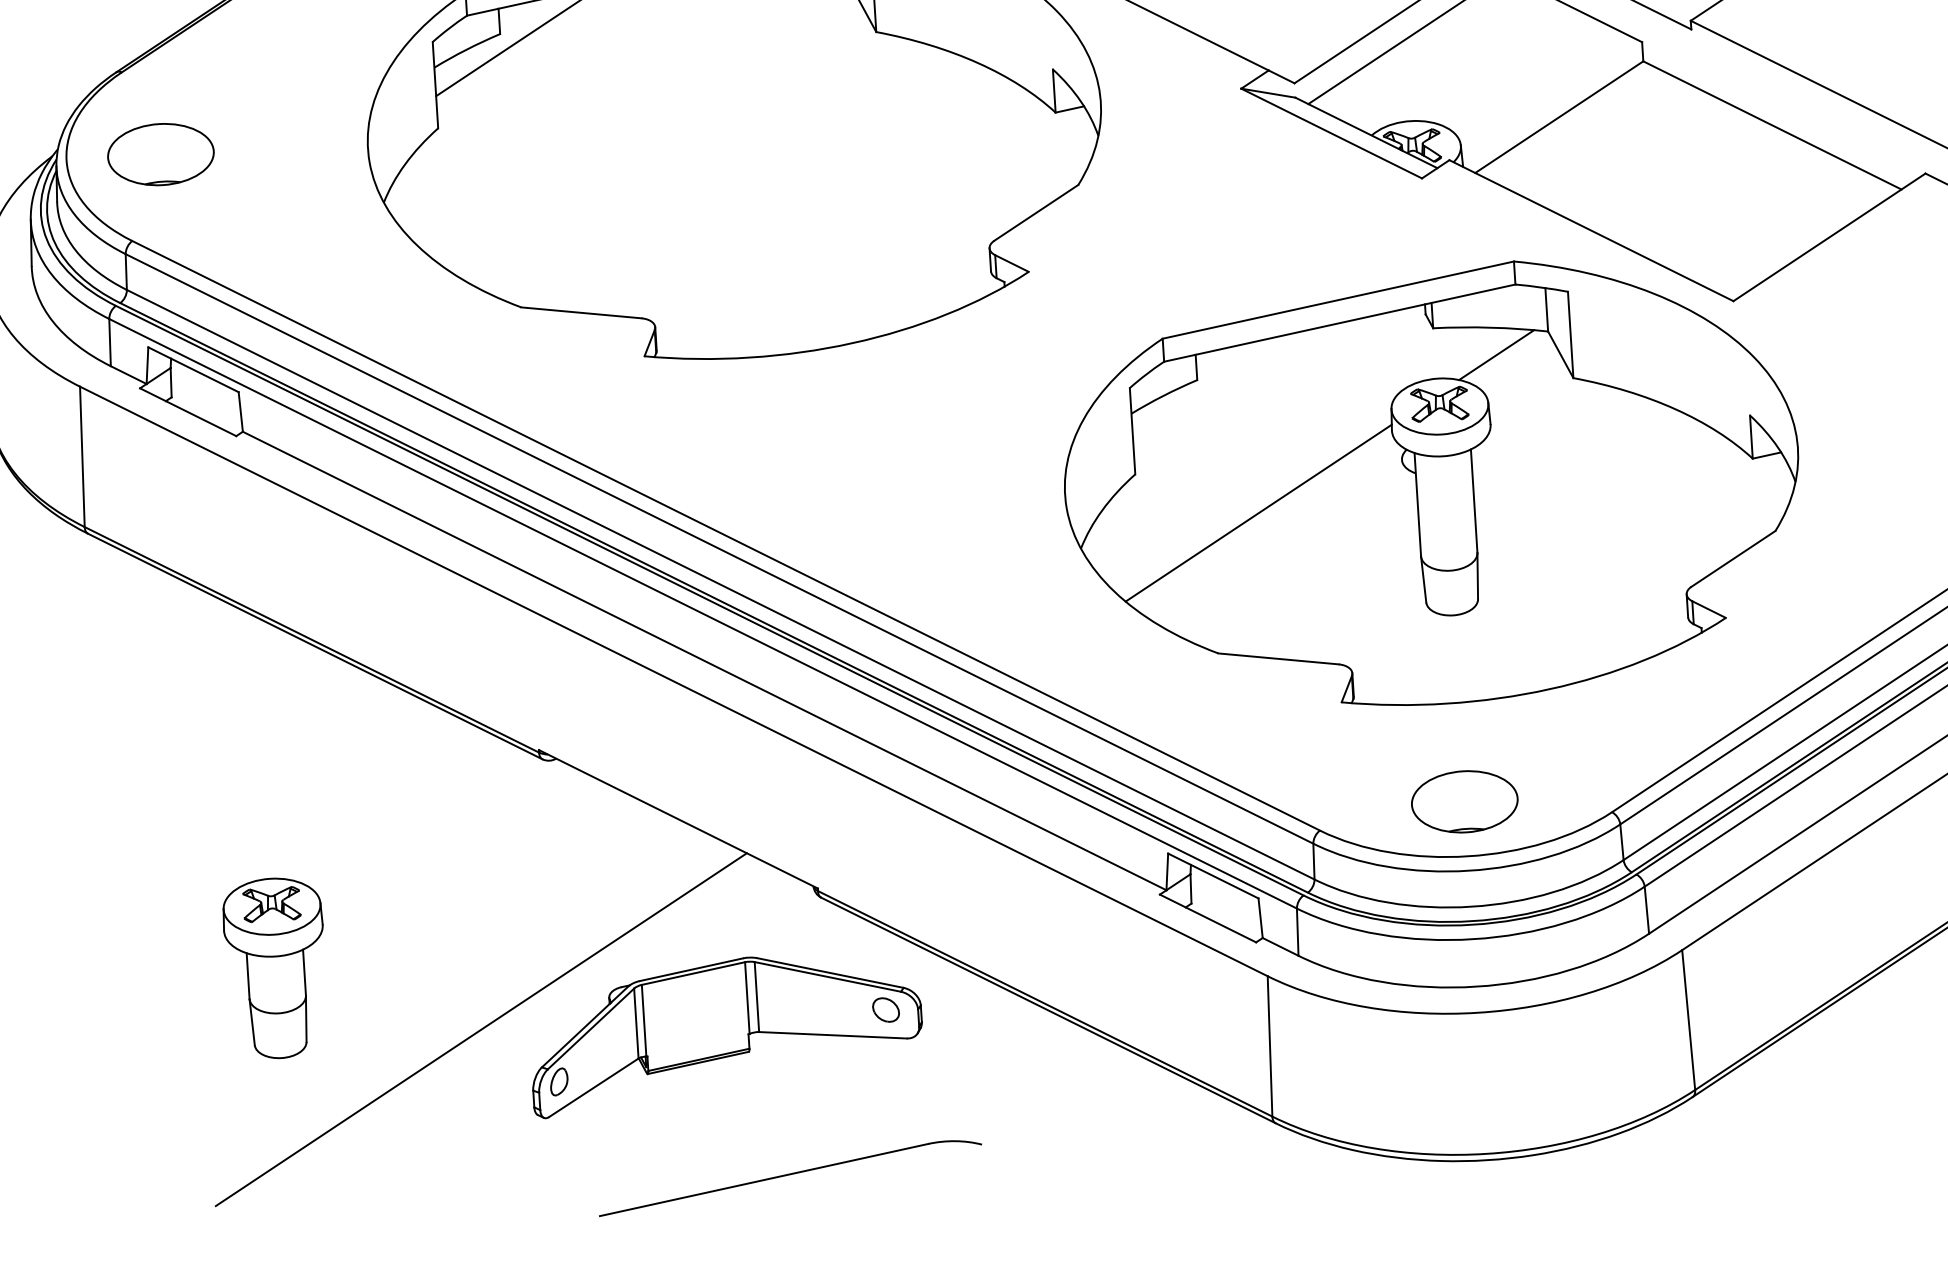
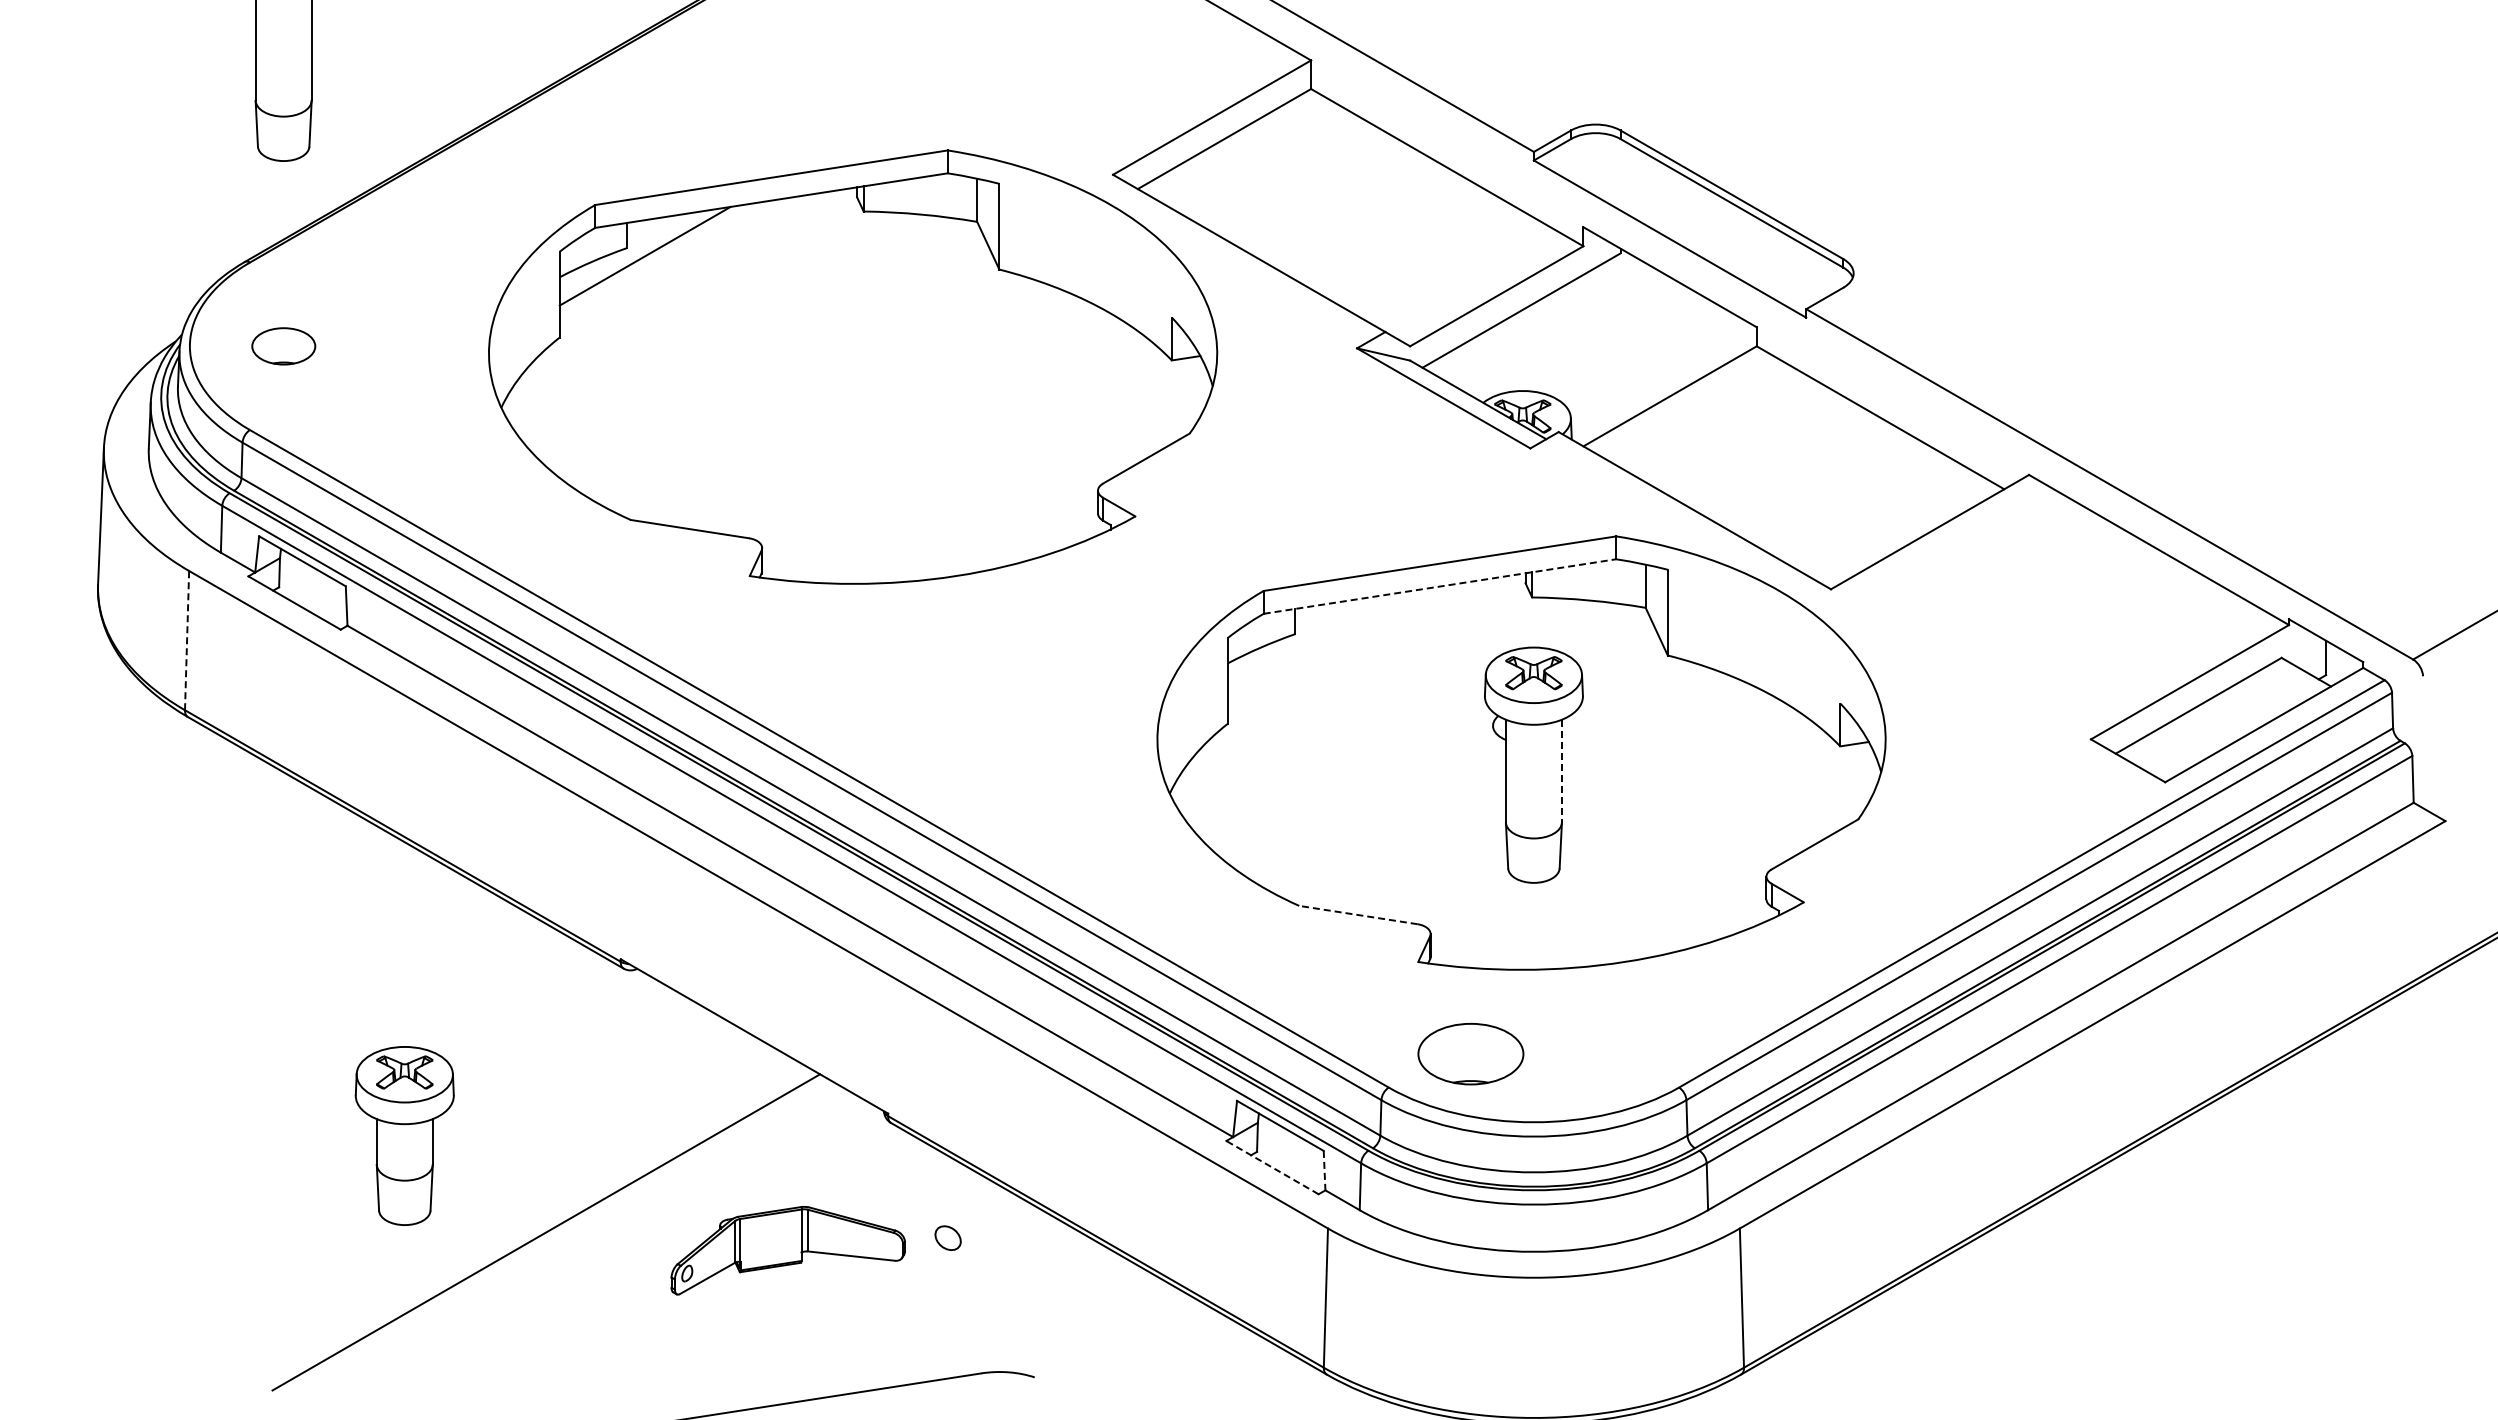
part: (160, 154) -> (283, 346), size x0.6
line: (1340, 323) -> (1440, 586), solid -> dashed
line: (1495, 354) -> (1592, 627), removed
line: (82, 456) -> (187, 640), solid -> dashed
line: (1473, 501) -> (1561, 771), solid -> dashed
line: (1258, 513) -> (1347, 769), removed
line: (1278, 659) -> (1358, 915), solid -> dashed
part: (1464, 802) -> (1470, 1054), moved
line: (1208, 918) -> (1272, 1167), solid -> dashed
line: (1260, 918) -> (1324, 1170), solid -> dashed
part: (275, 967) -> (404, 1135), moved
part: (725, 1032) -> (787, 1250), size x0.6

